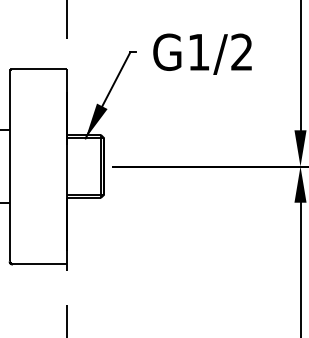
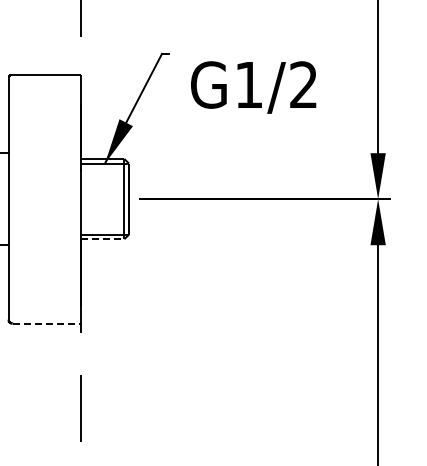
text: (202, 54) -> (253, 87), moved
line: (83, 198) -> (102, 239), solid -> dashed
line: (40, 264) -> (47, 323), solid -> dashed

